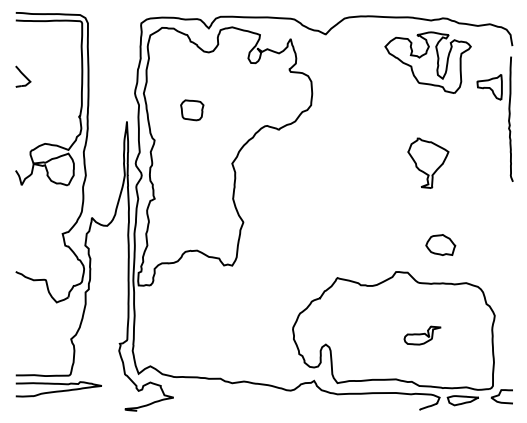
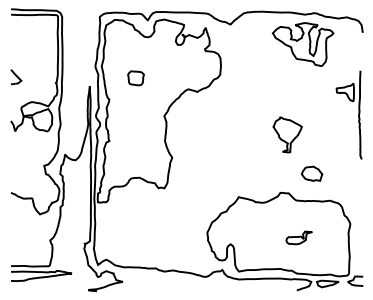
part: (23, 76) -> (16, 77), moved
part: (508, 118) -> (358, 114), moved
part: (428, 162) -> (287, 134), moved

